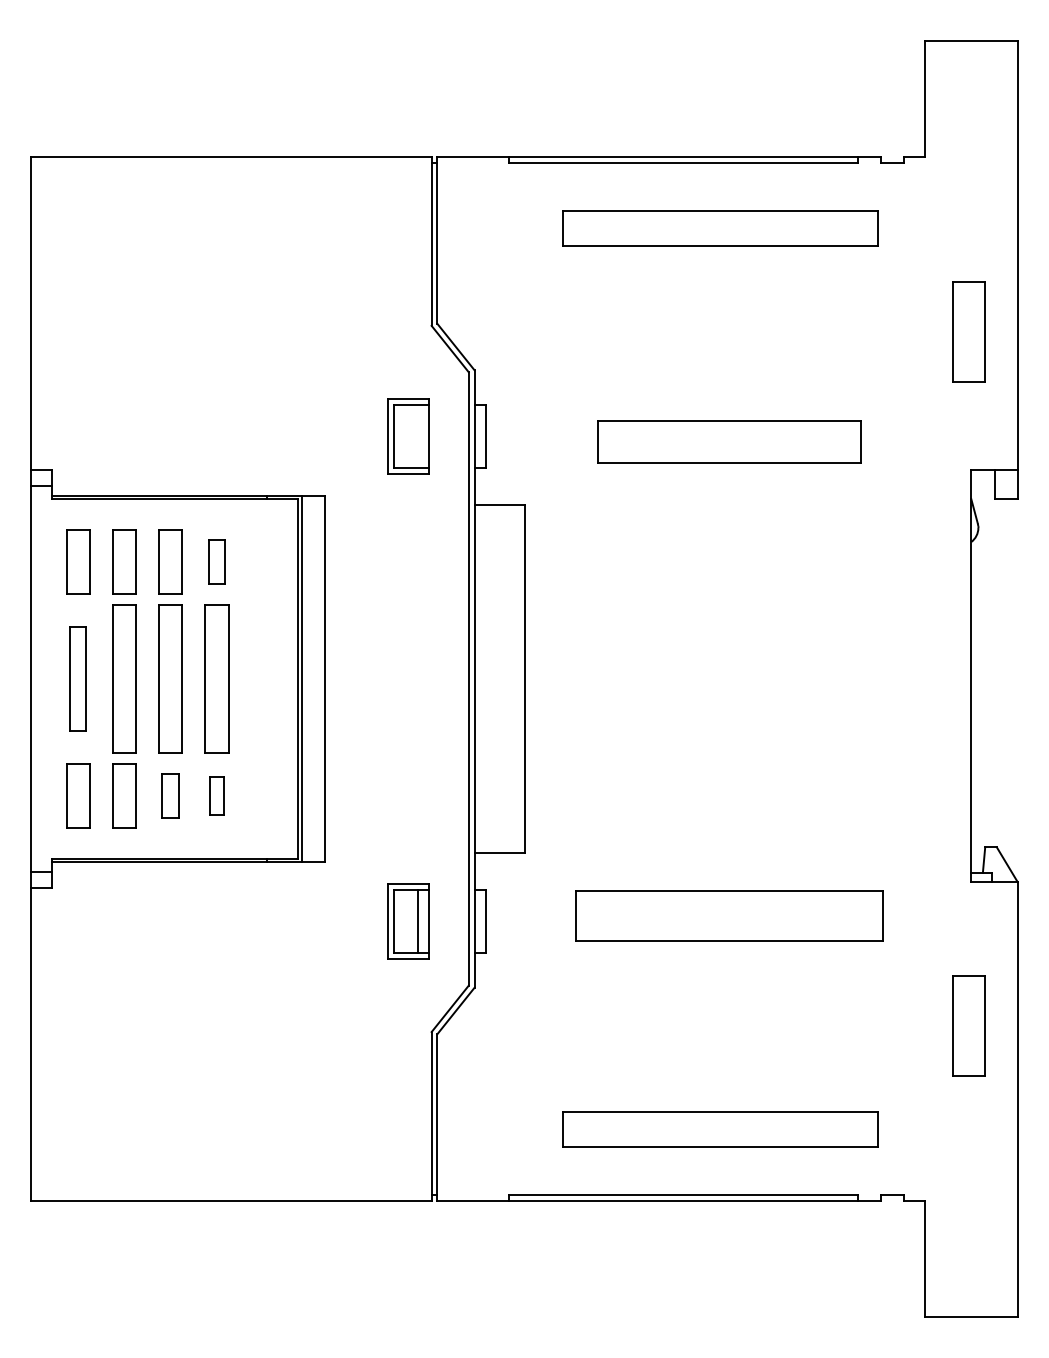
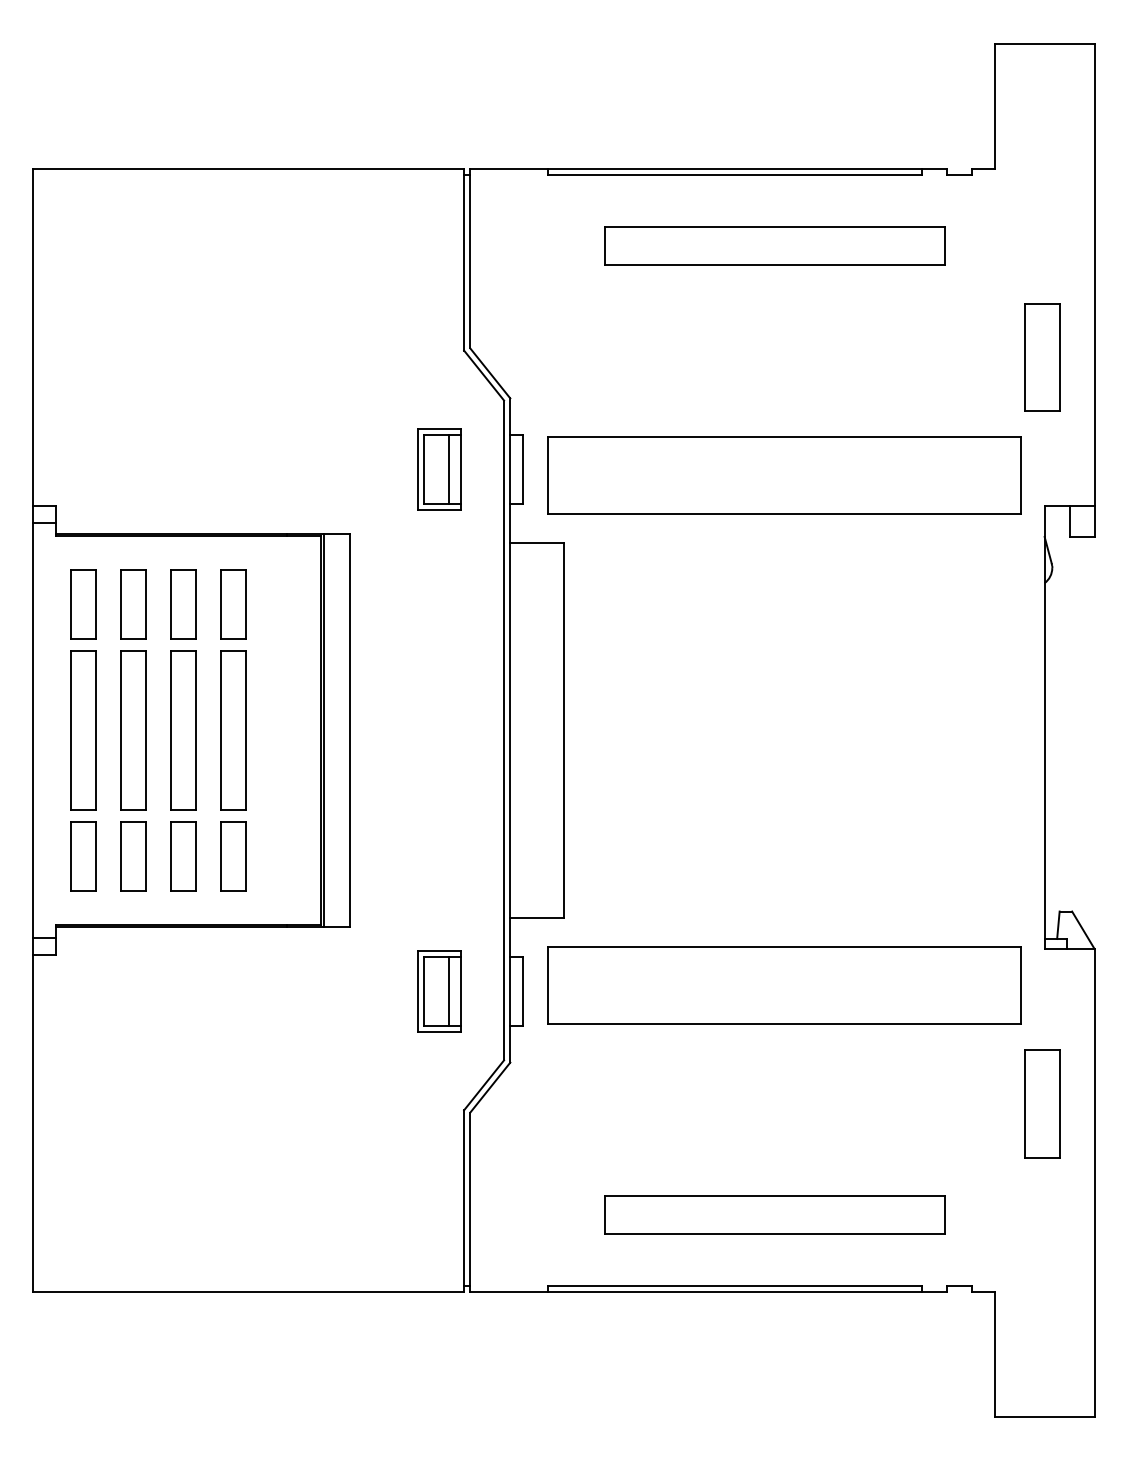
line: (417, 436) -> (448, 469), added
part: (729, 441) -> (784, 474), size x1.67
part: (216, 561) -> (232, 604), size x1.43
part: (78, 678) -> (84, 729), size x1.43
part: (170, 795) -> (183, 855), size x1.43
part: (216, 795) -> (232, 855), size x1.67
part: (729, 915) -> (784, 984), size x1.43

